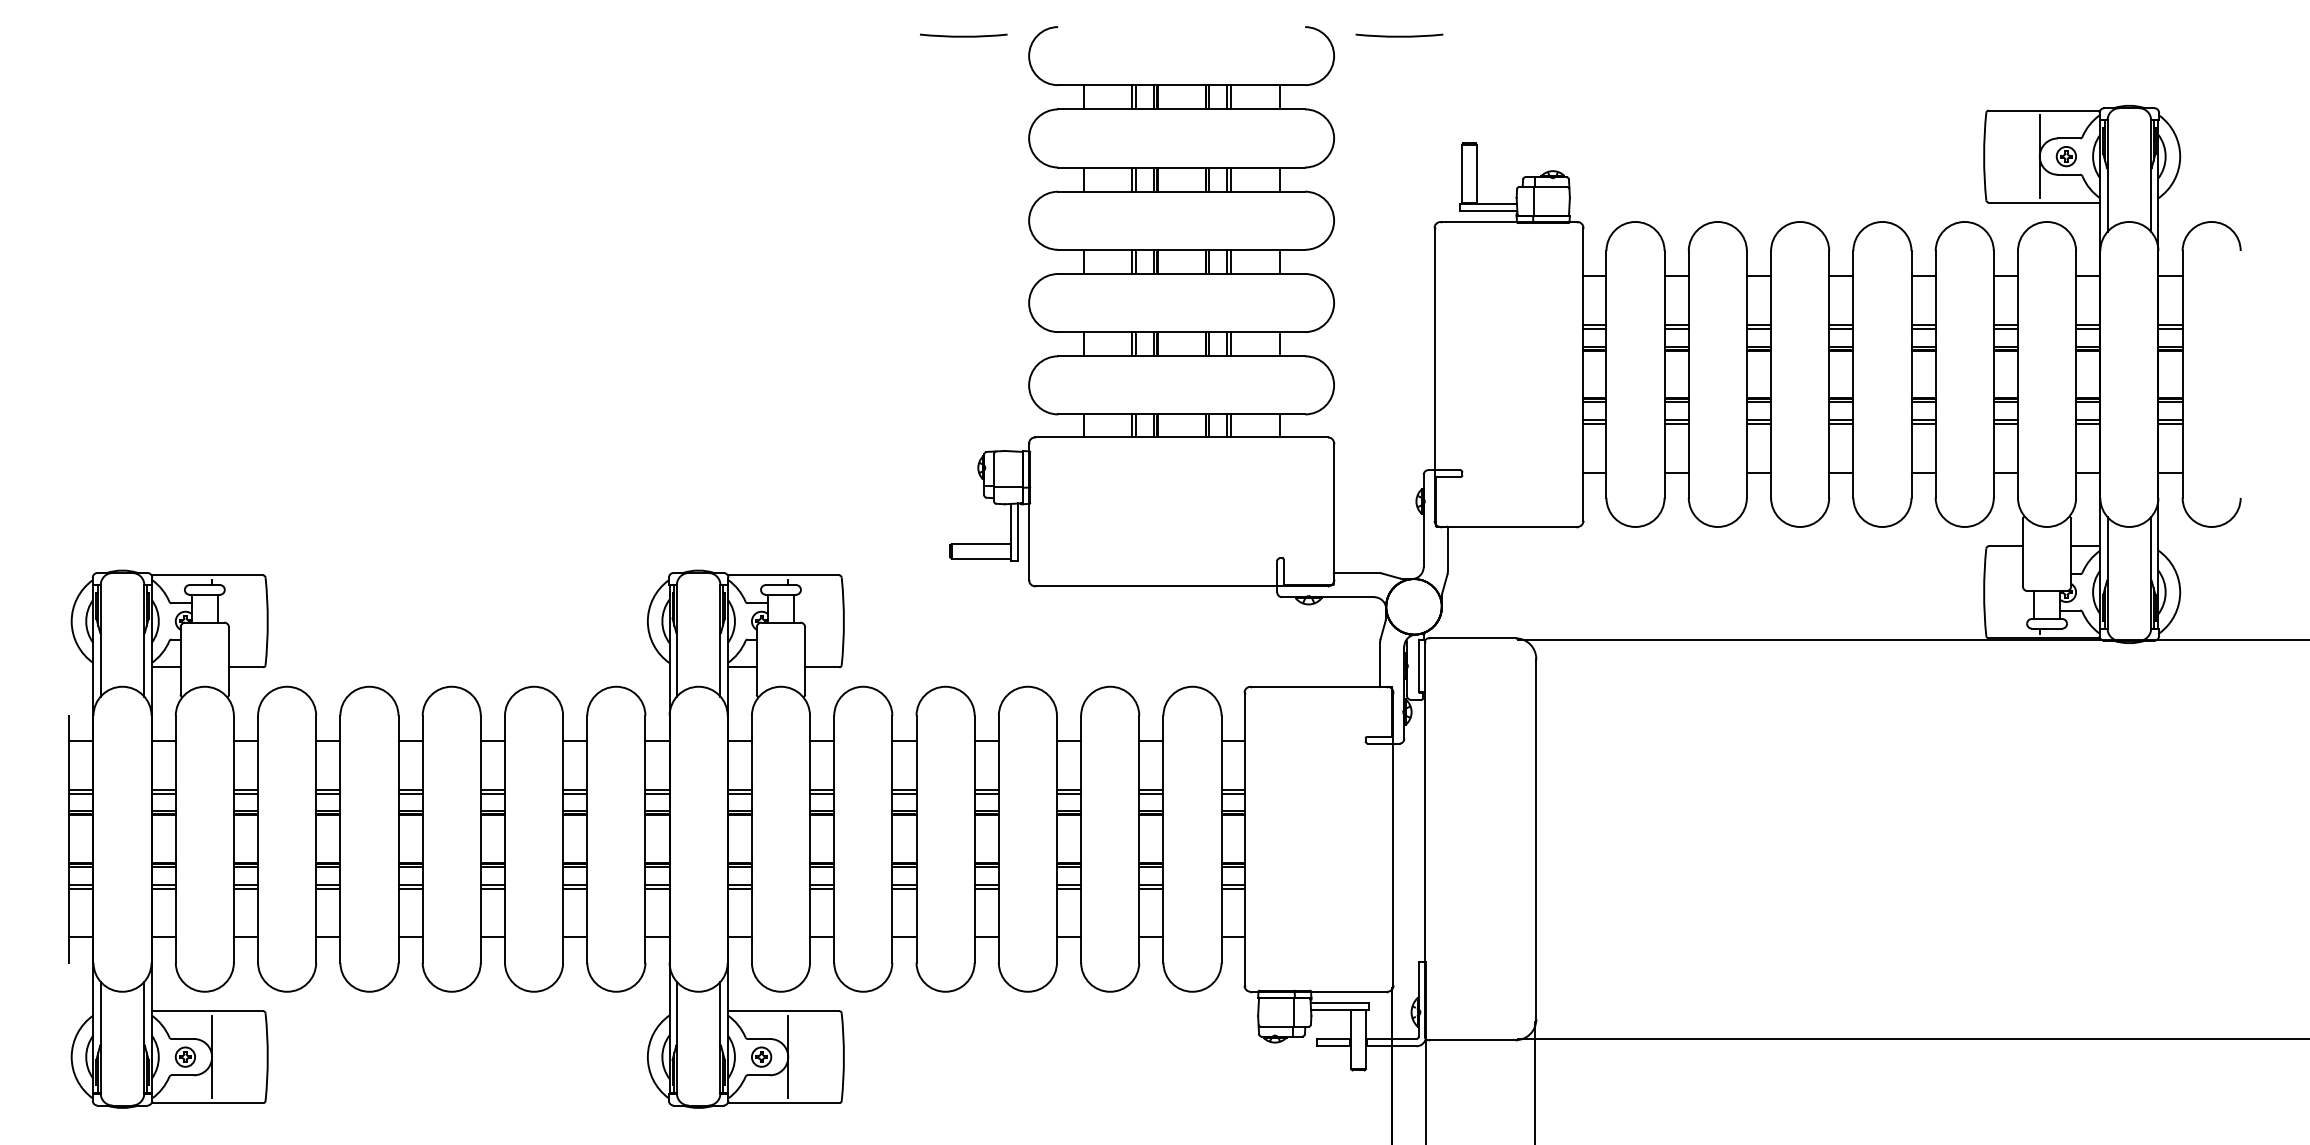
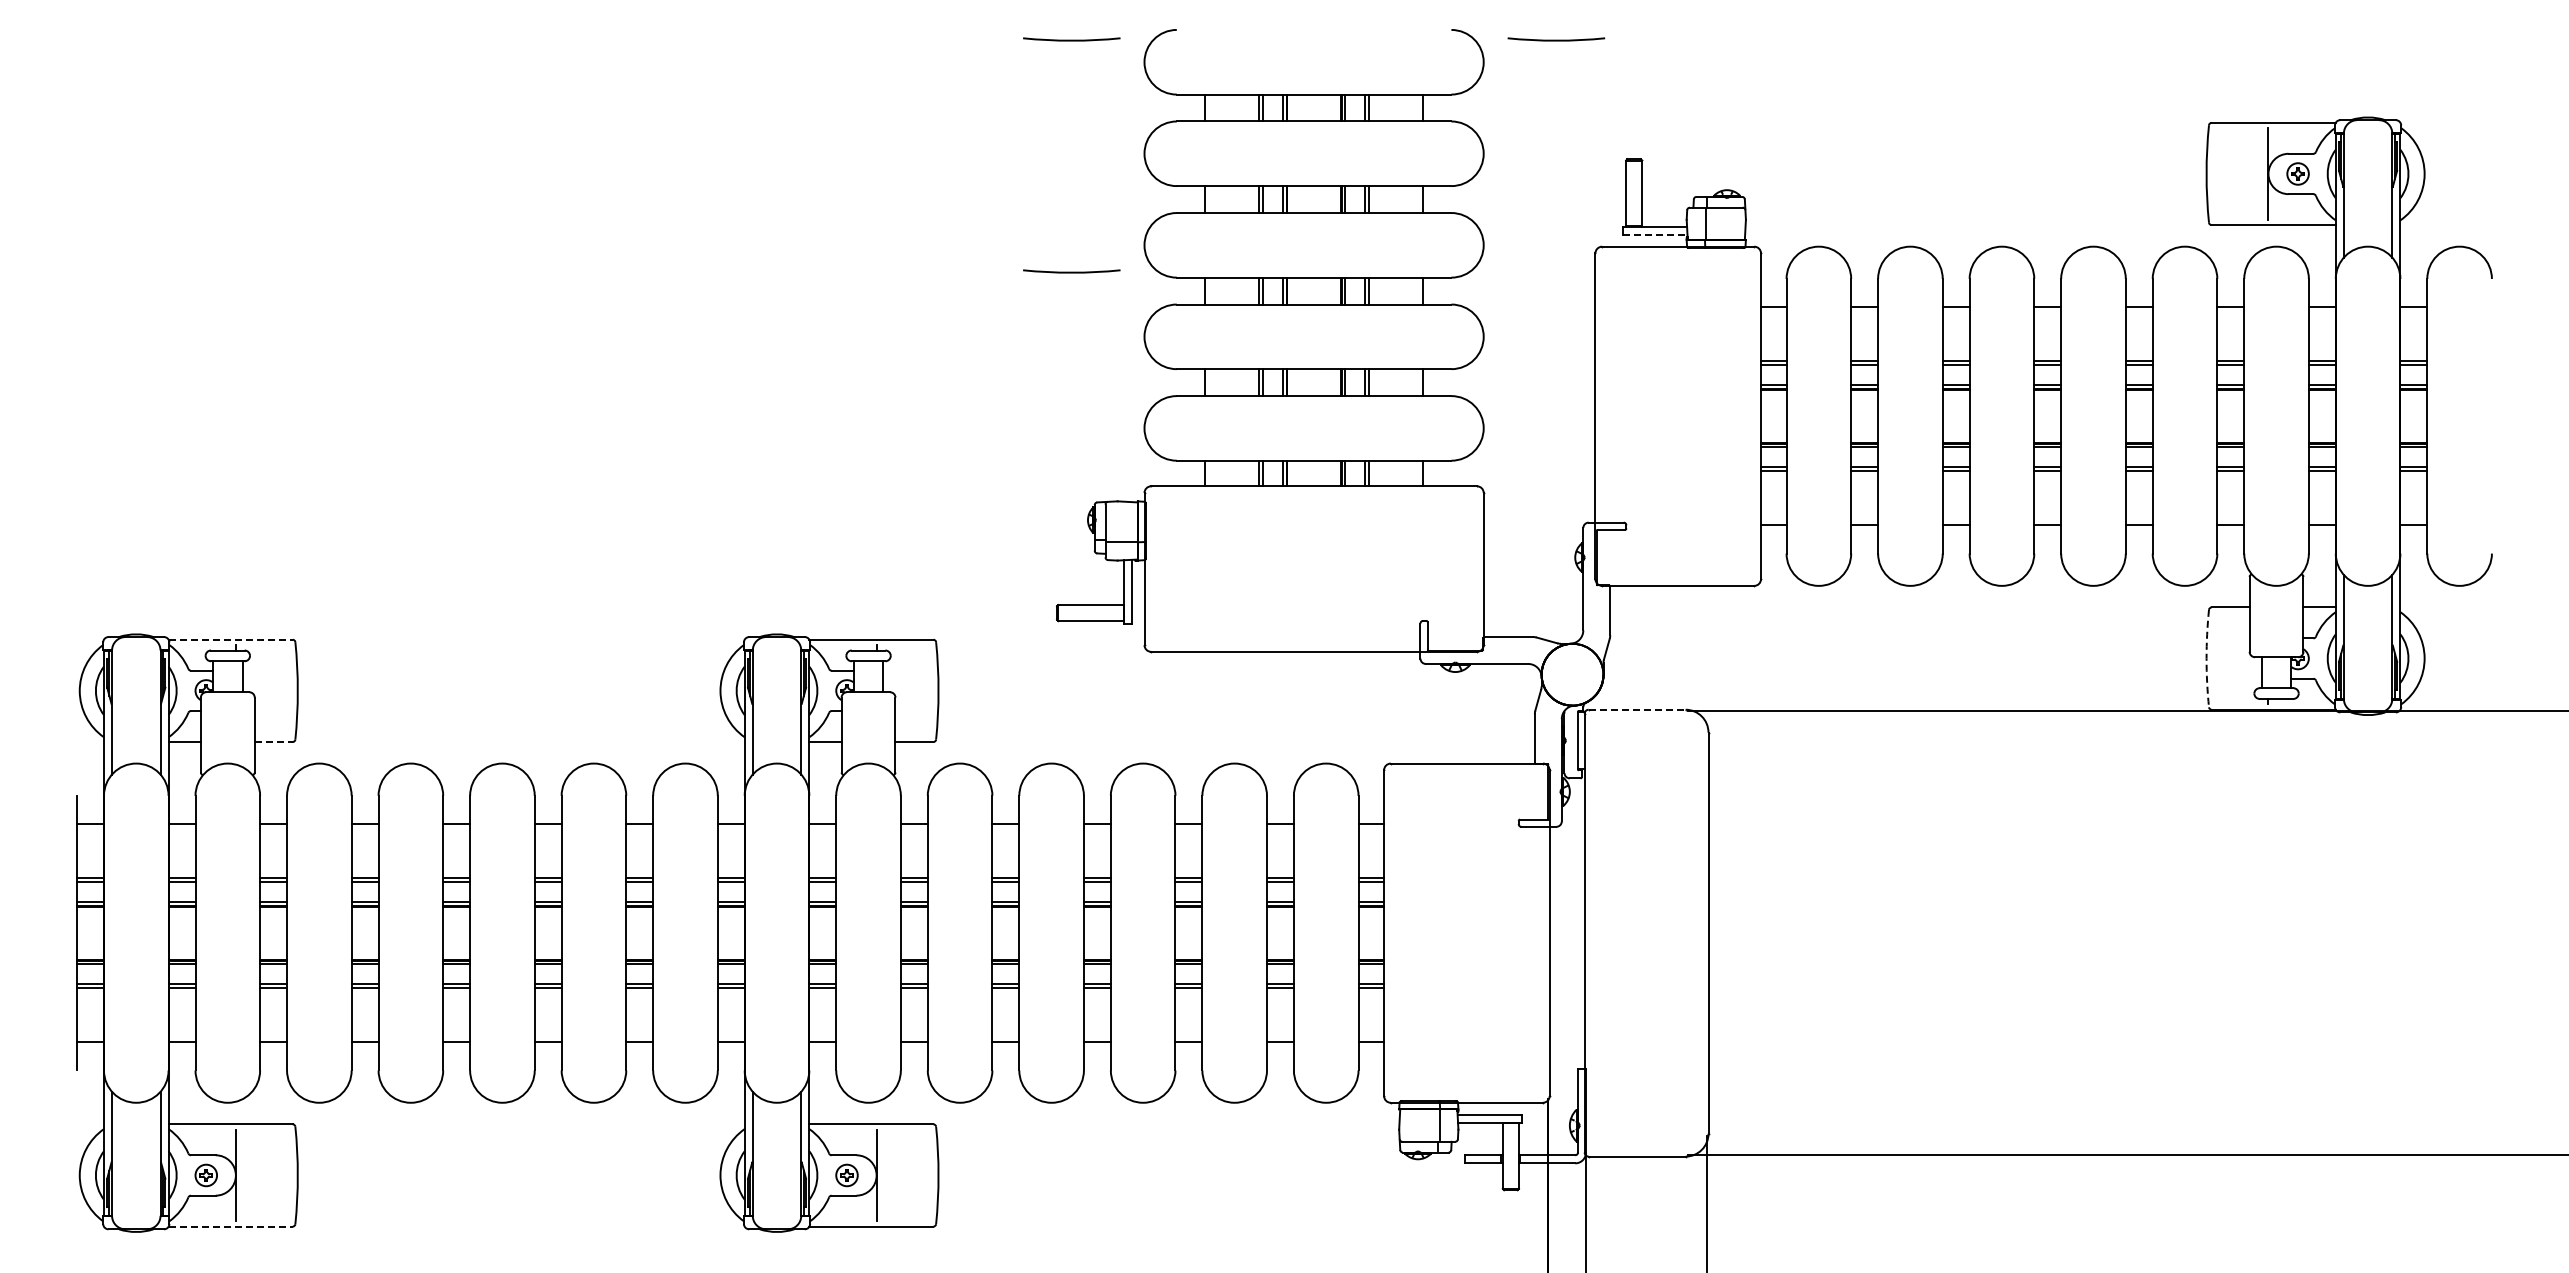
line: (1488, 211) -> (1655, 234), solid -> dashed
arc: (963, 244) -> (1071, 271), added
line: (208, 575) -> (231, 639), solid -> dashed
arc: (1984, 592) -> (2206, 658), solid -> dashed
line: (1472, 638) -> (1637, 709), solid -> dashed
line: (245, 667) -> (273, 742), solid -> dashed
line: (208, 1103) -> (231, 1226), solid -> dashed

